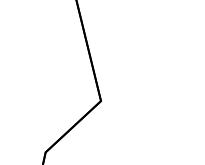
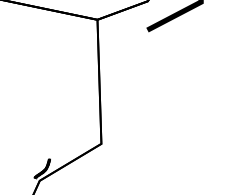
hatch: (45, 139) -> (42, 168), added

